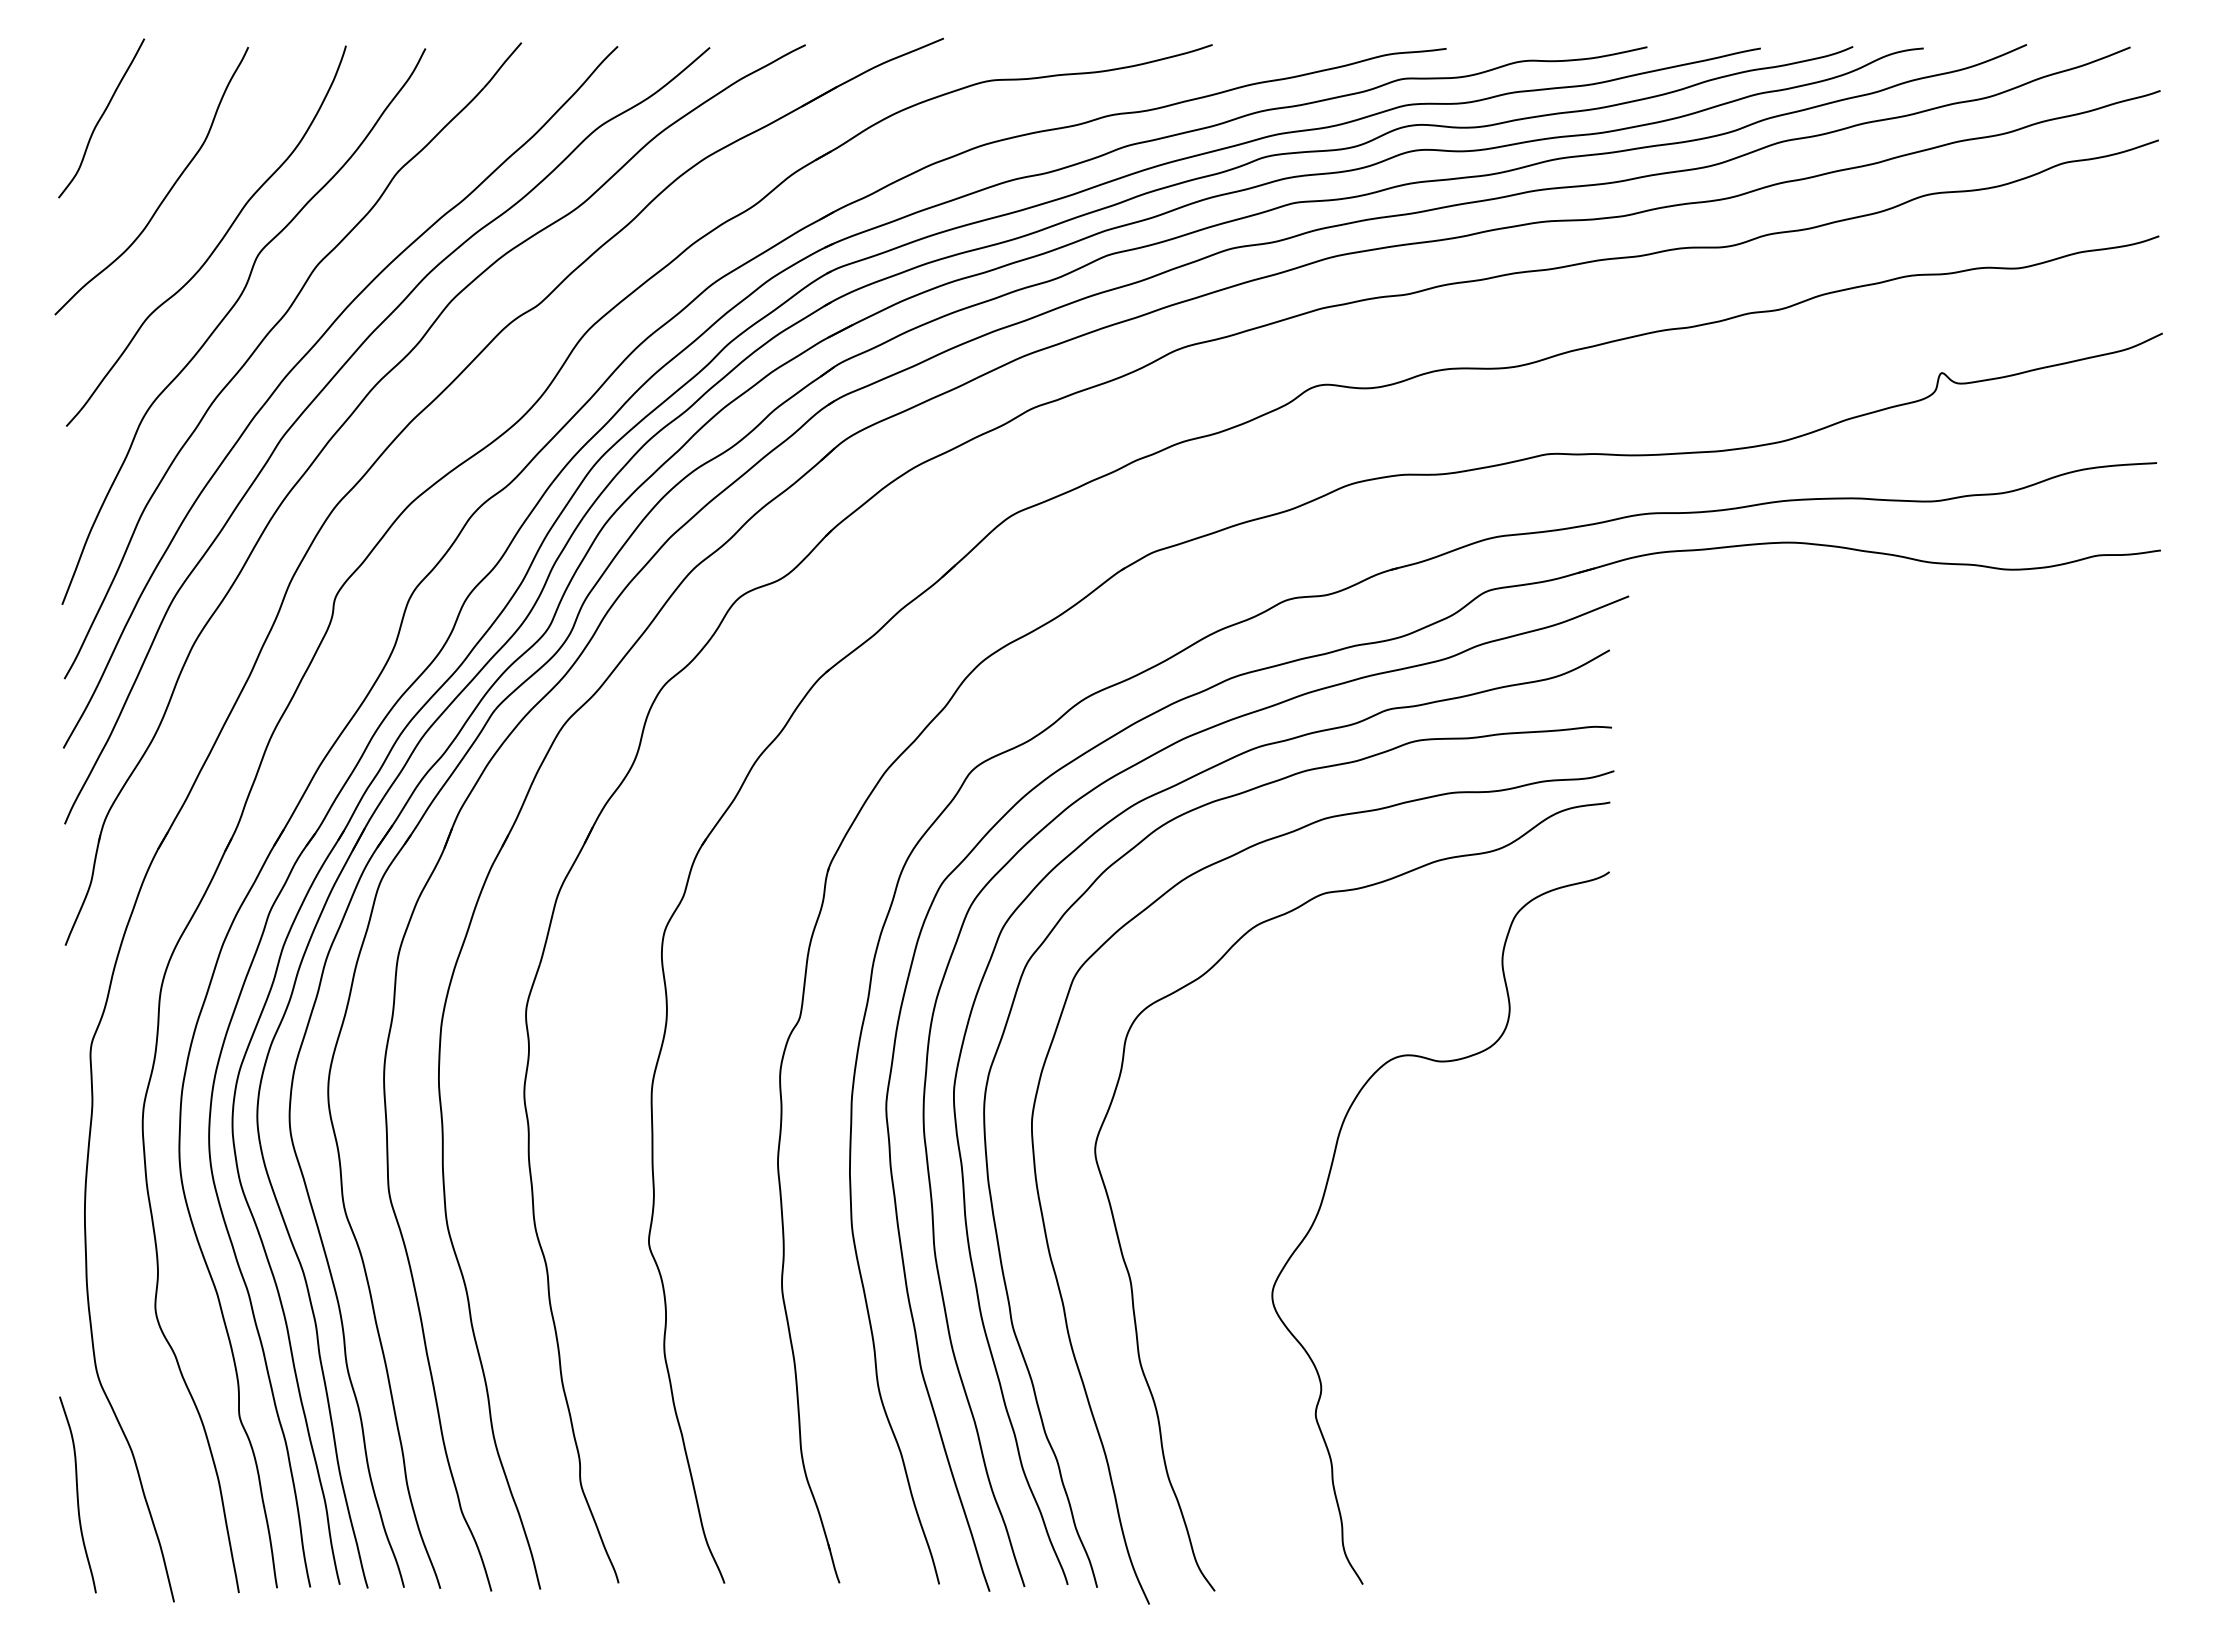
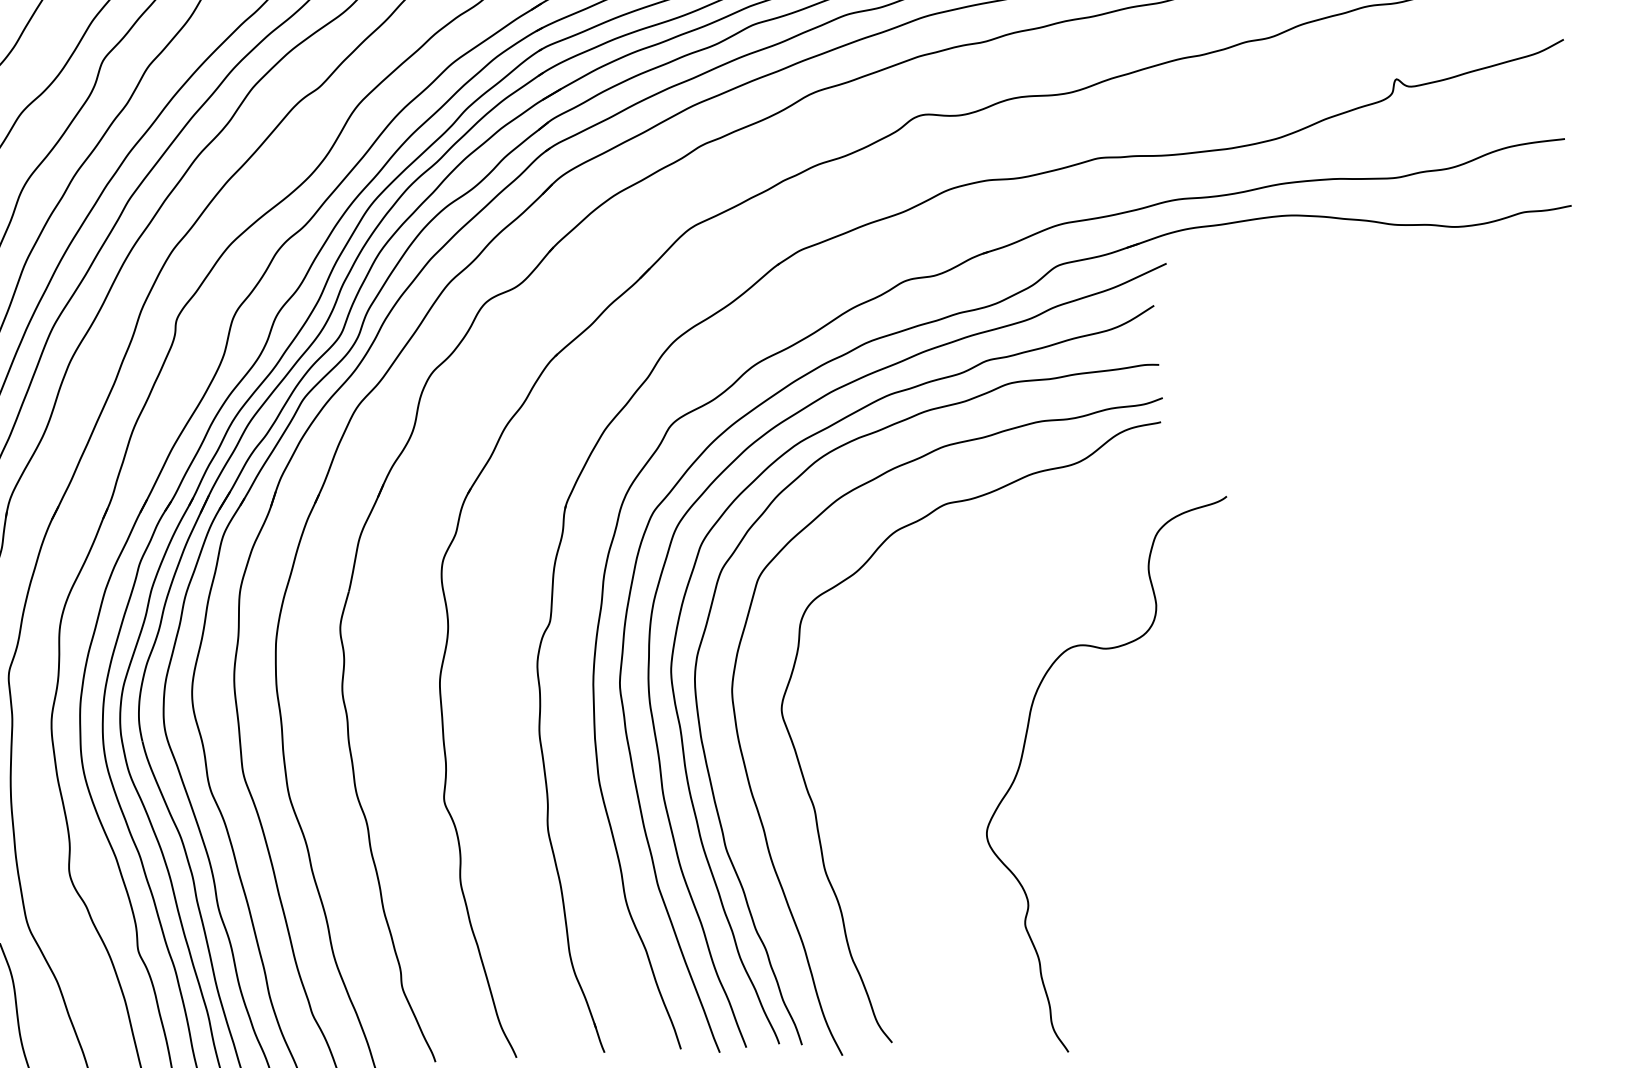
curve: (1324, 1197) -> (1022, 757), moved

